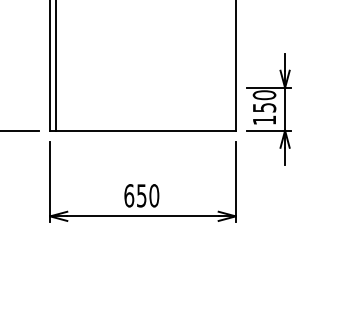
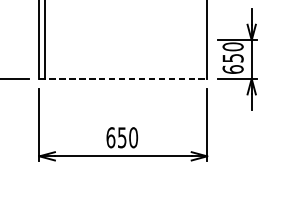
text: (264, 120) -> (233, 69), 150 -> 650
line: (142, 130) -> (122, 78), solid -> dashed

